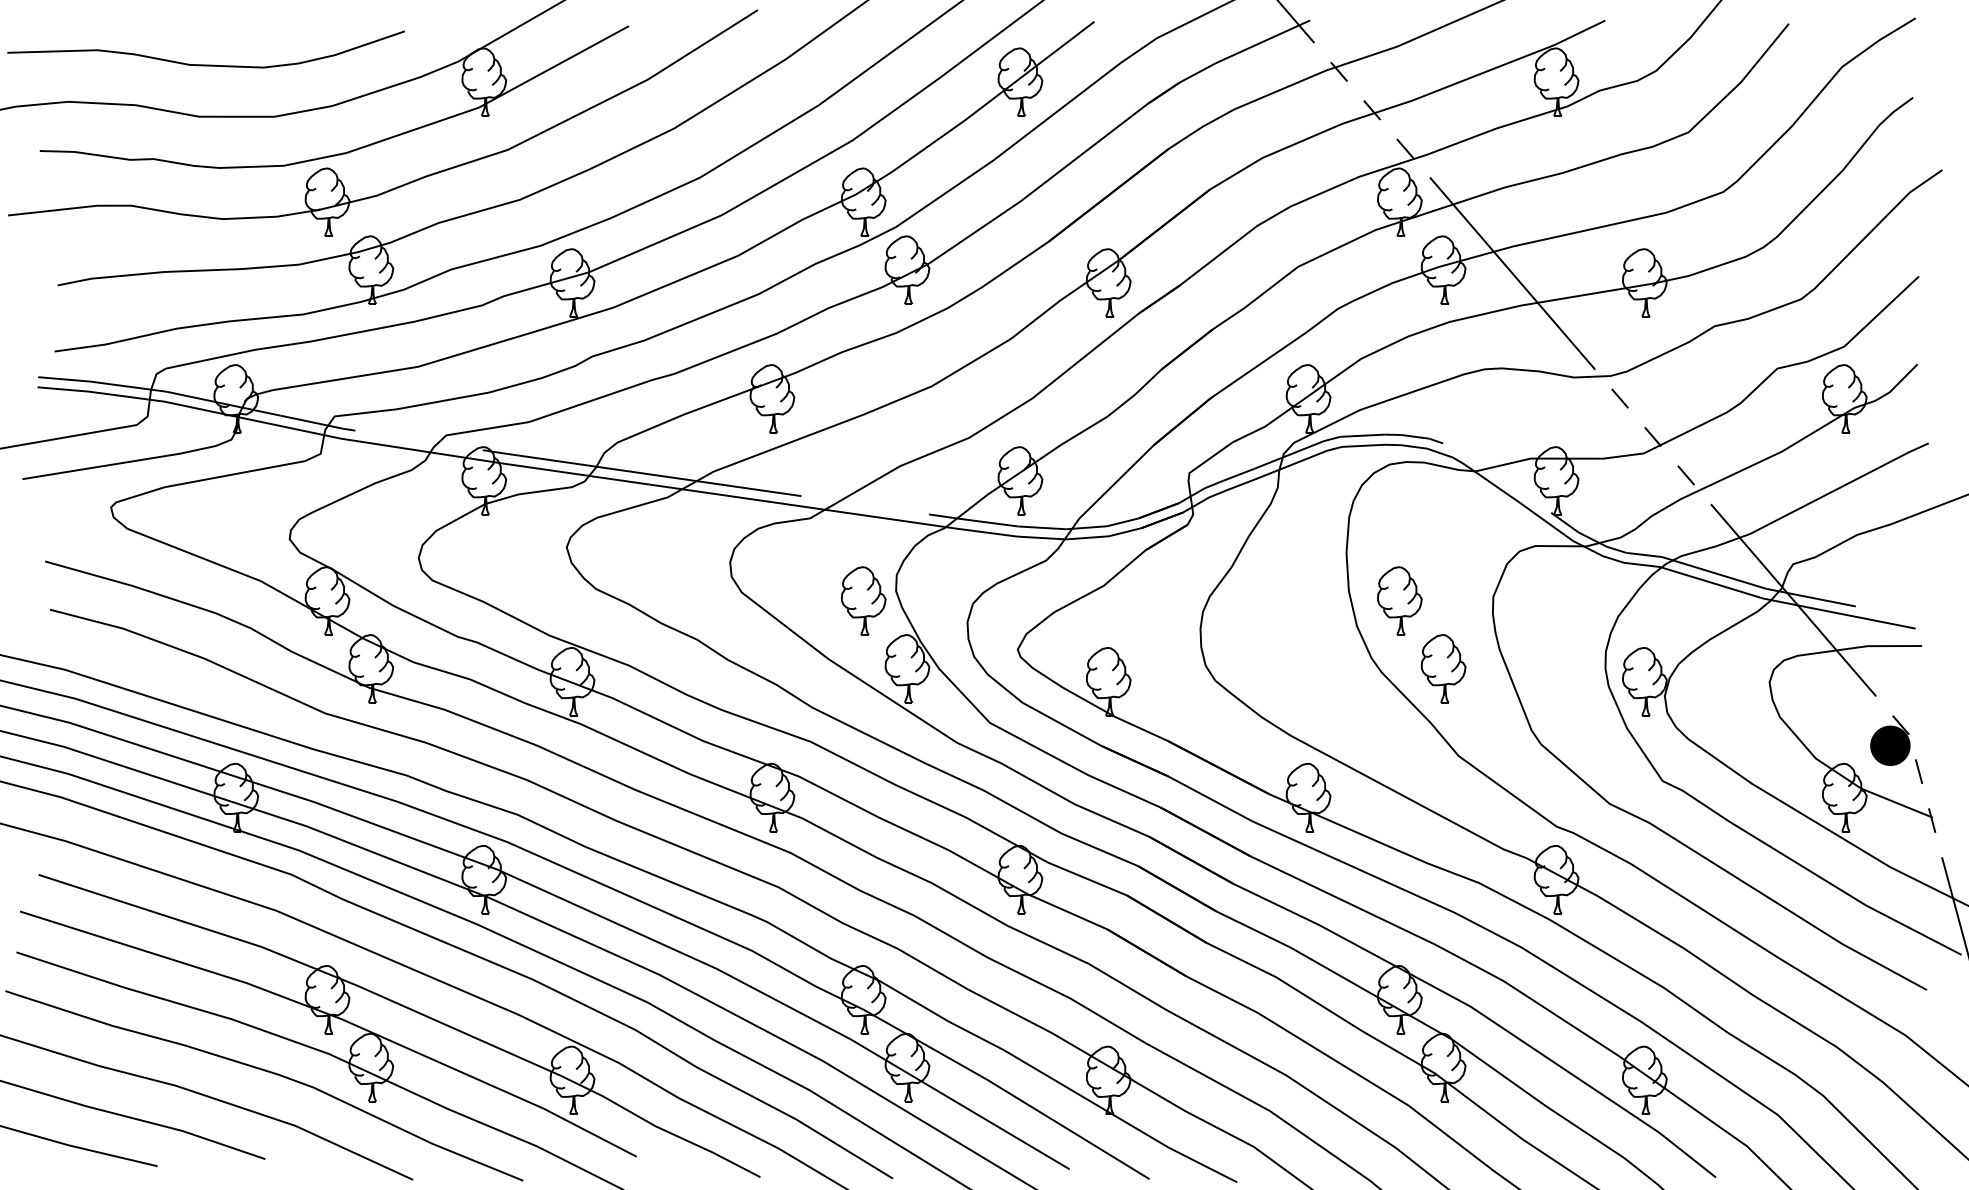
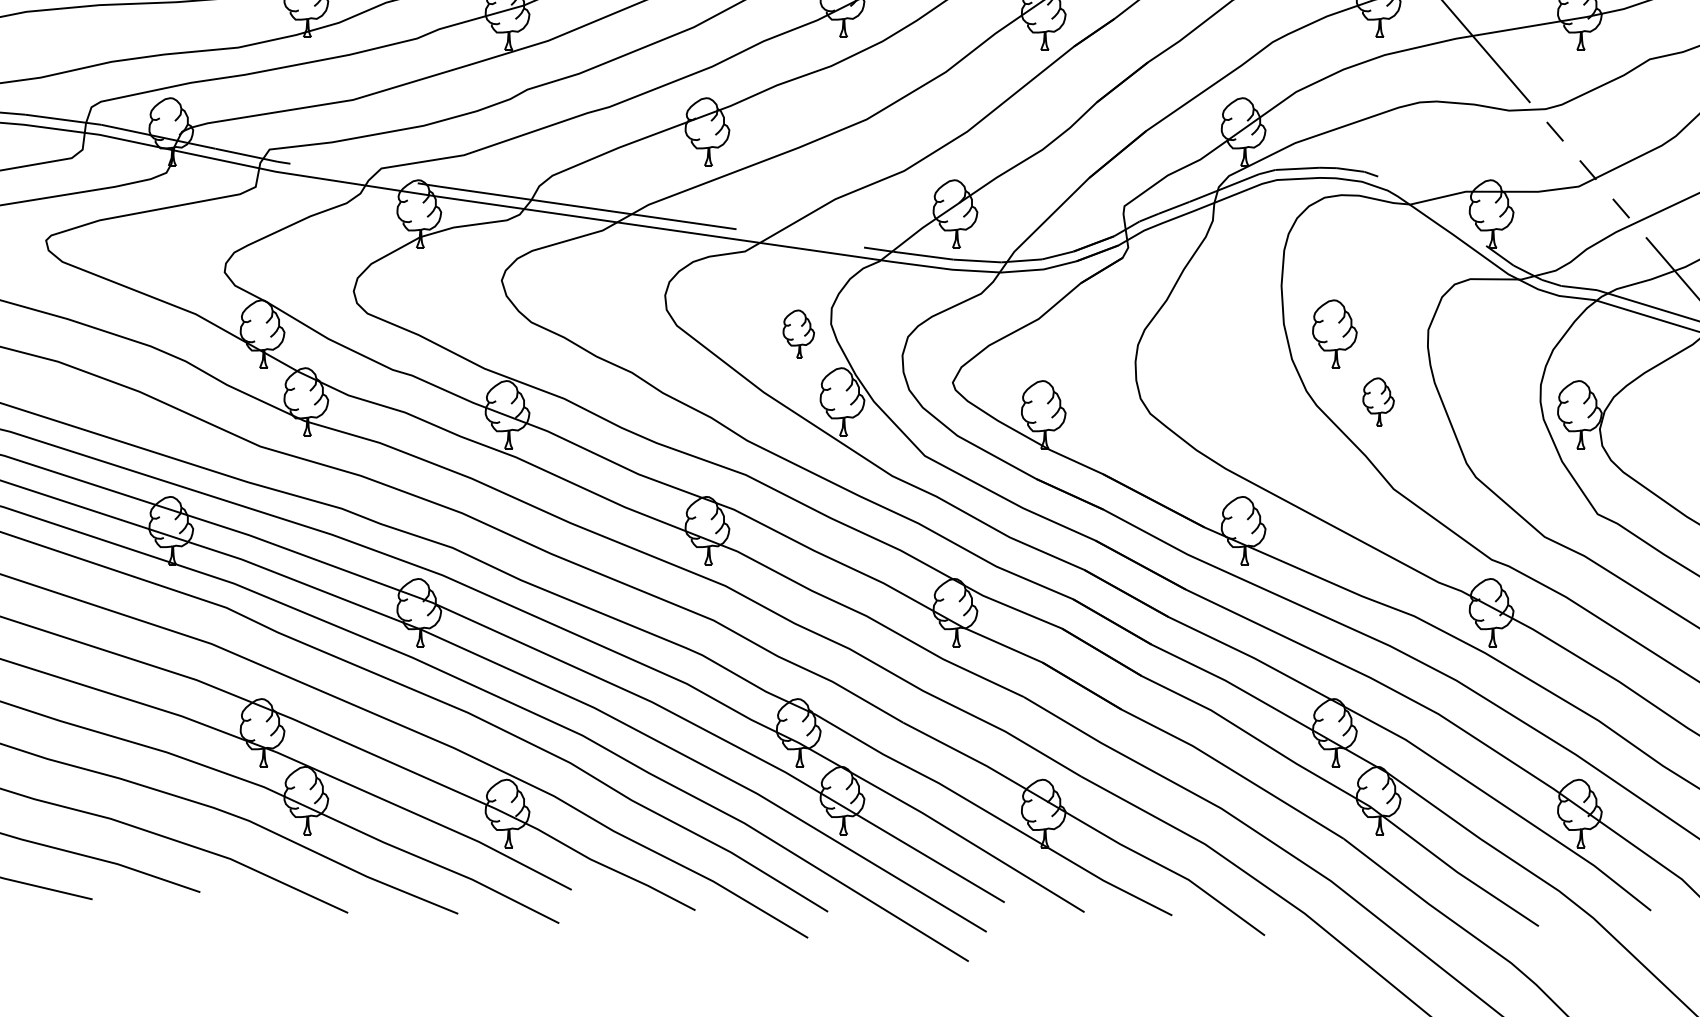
part: (863, 600) -> (798, 333), size x0.7
part: (1443, 668) -> (1378, 401), size x0.7

